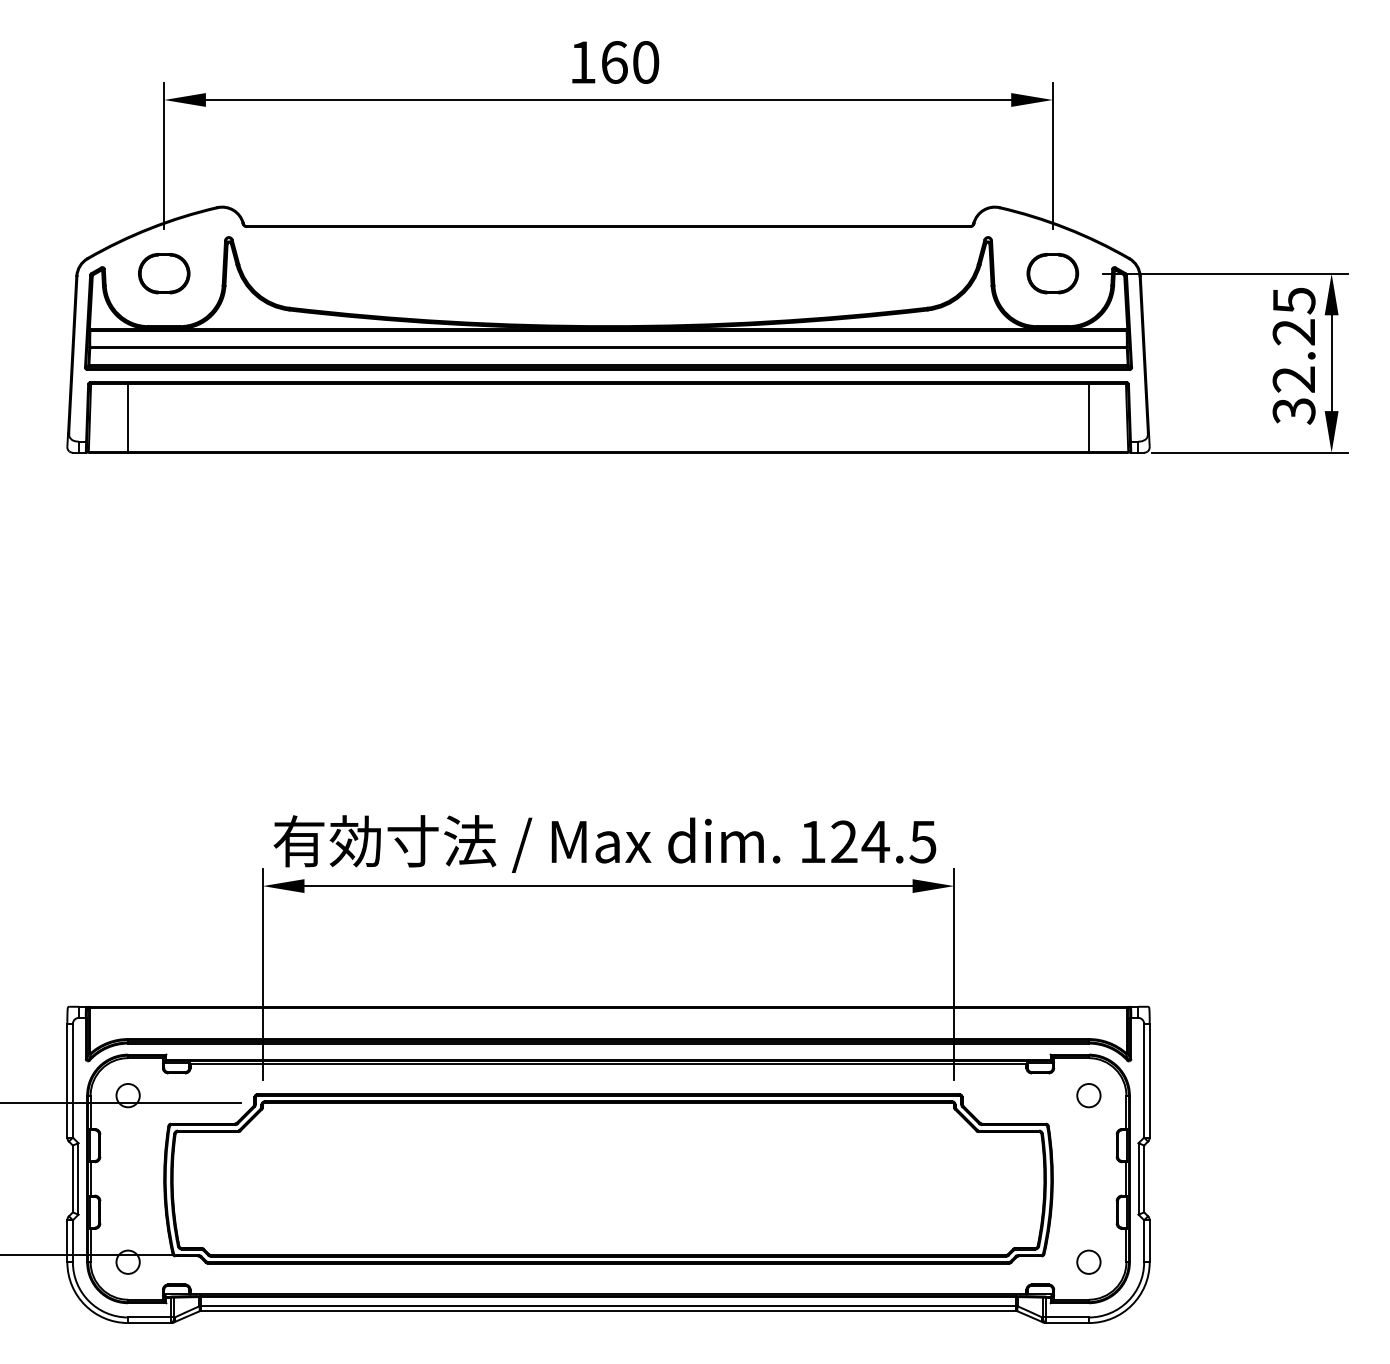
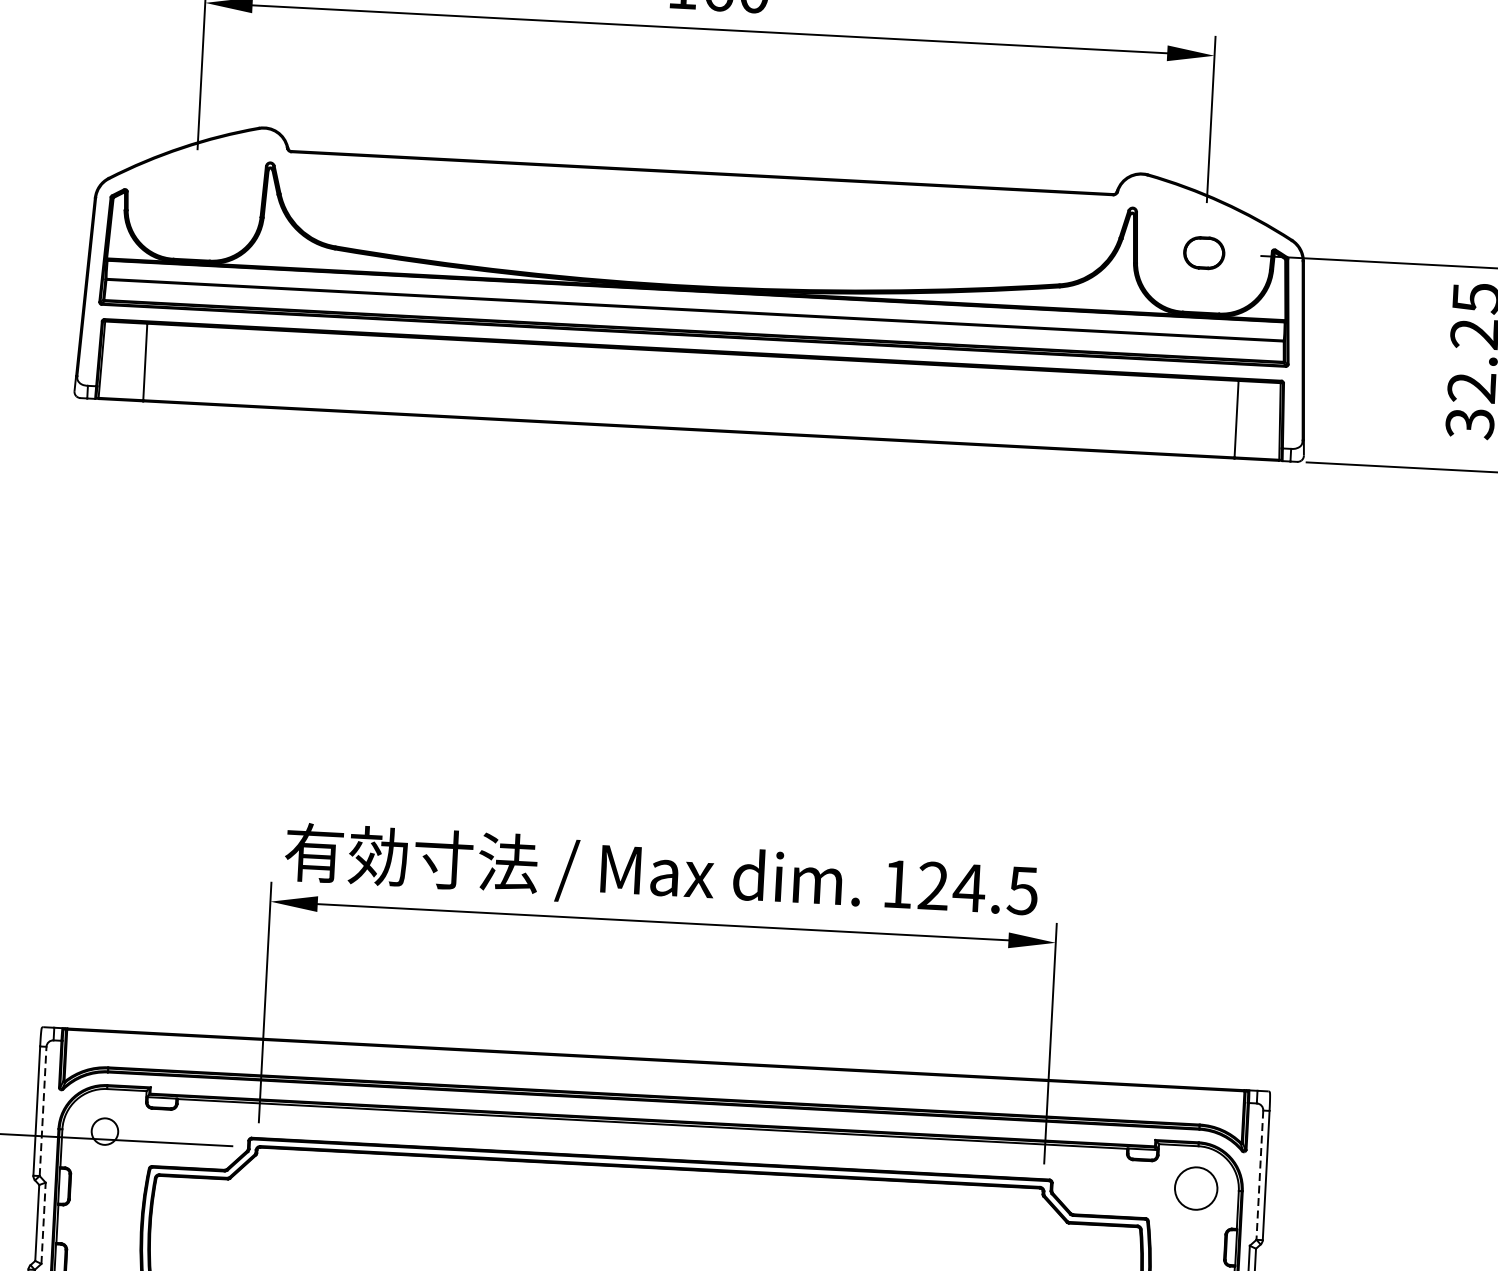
part: (164, 273) -> (195, 199), removed
part: (1052, 273) -> (1203, 252), size x0.7
line: (72, 1080) -> (42, 1111), solid -> dashed
line: (1144, 1080) -> (1260, 1174), solid -> dashed
circle: (1088, 1095) -> (1195, 1188), size x1.6
line: (78, 1178) -> (43, 1222), solid -> dashed

